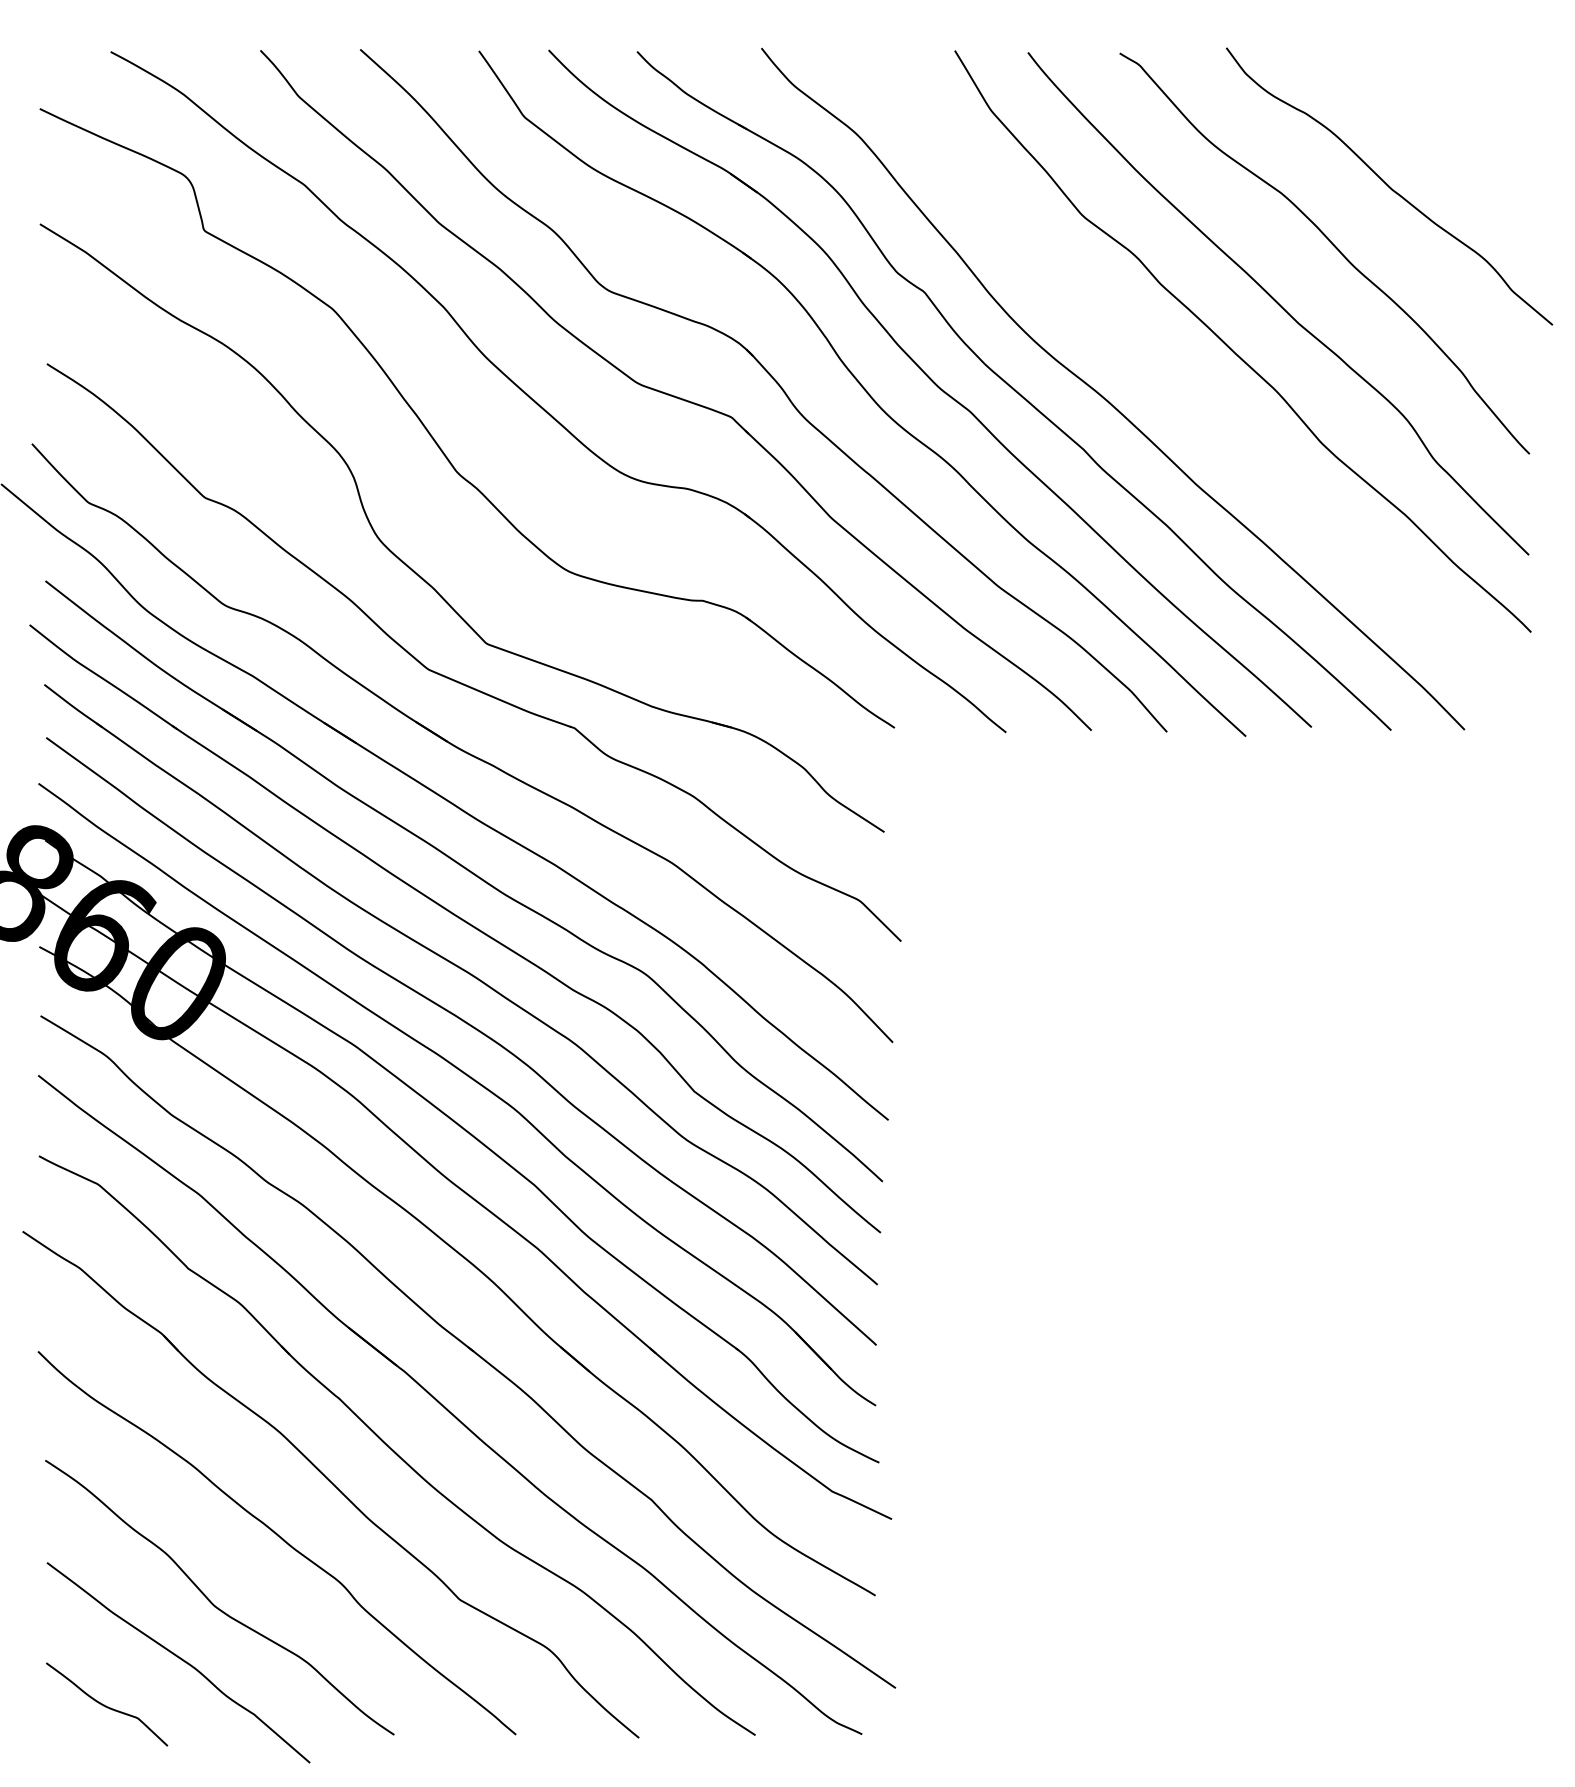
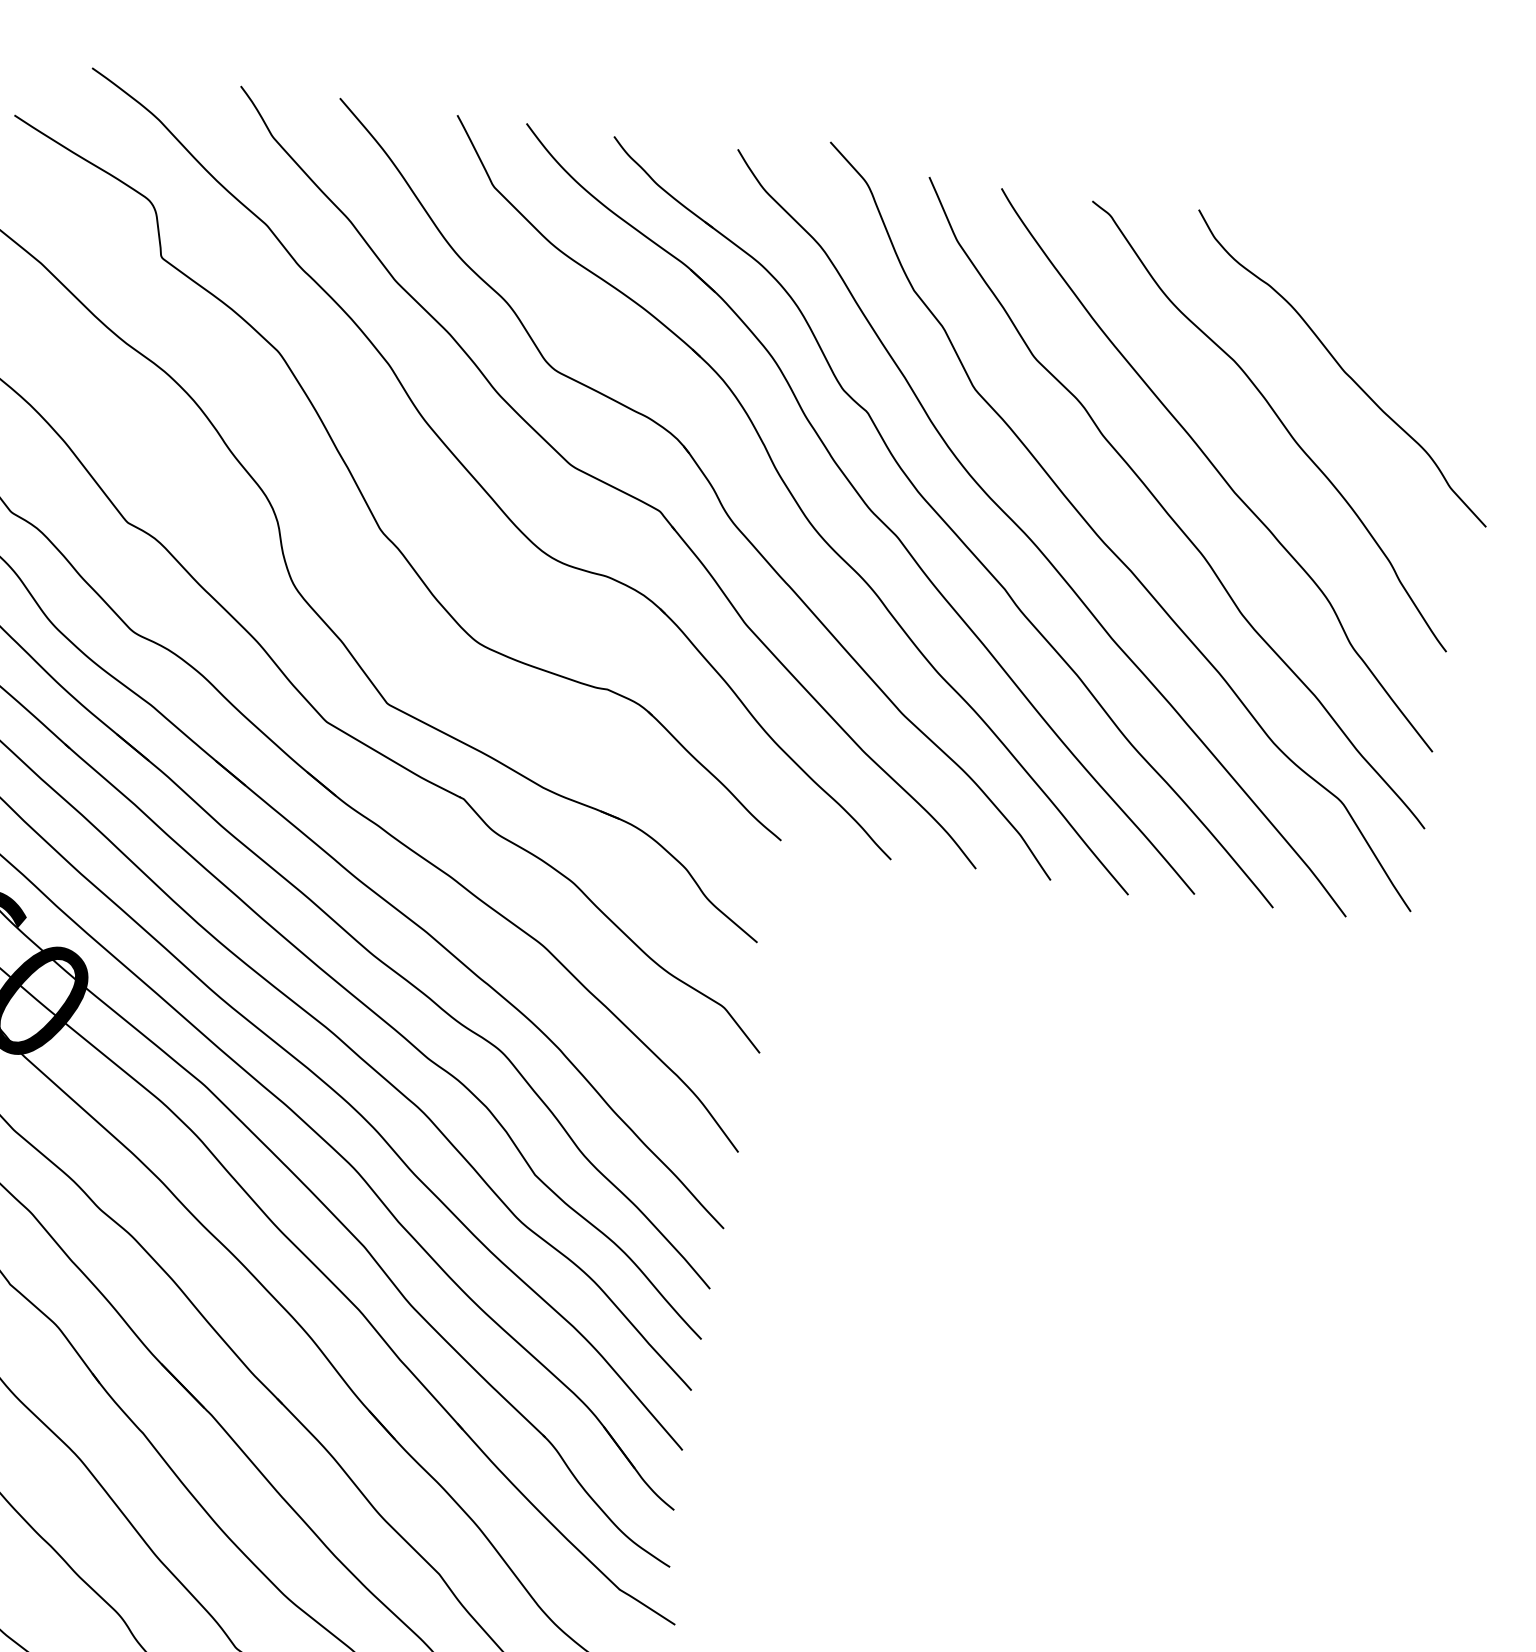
curve: (1175, 388) -> (1103, 540), added

